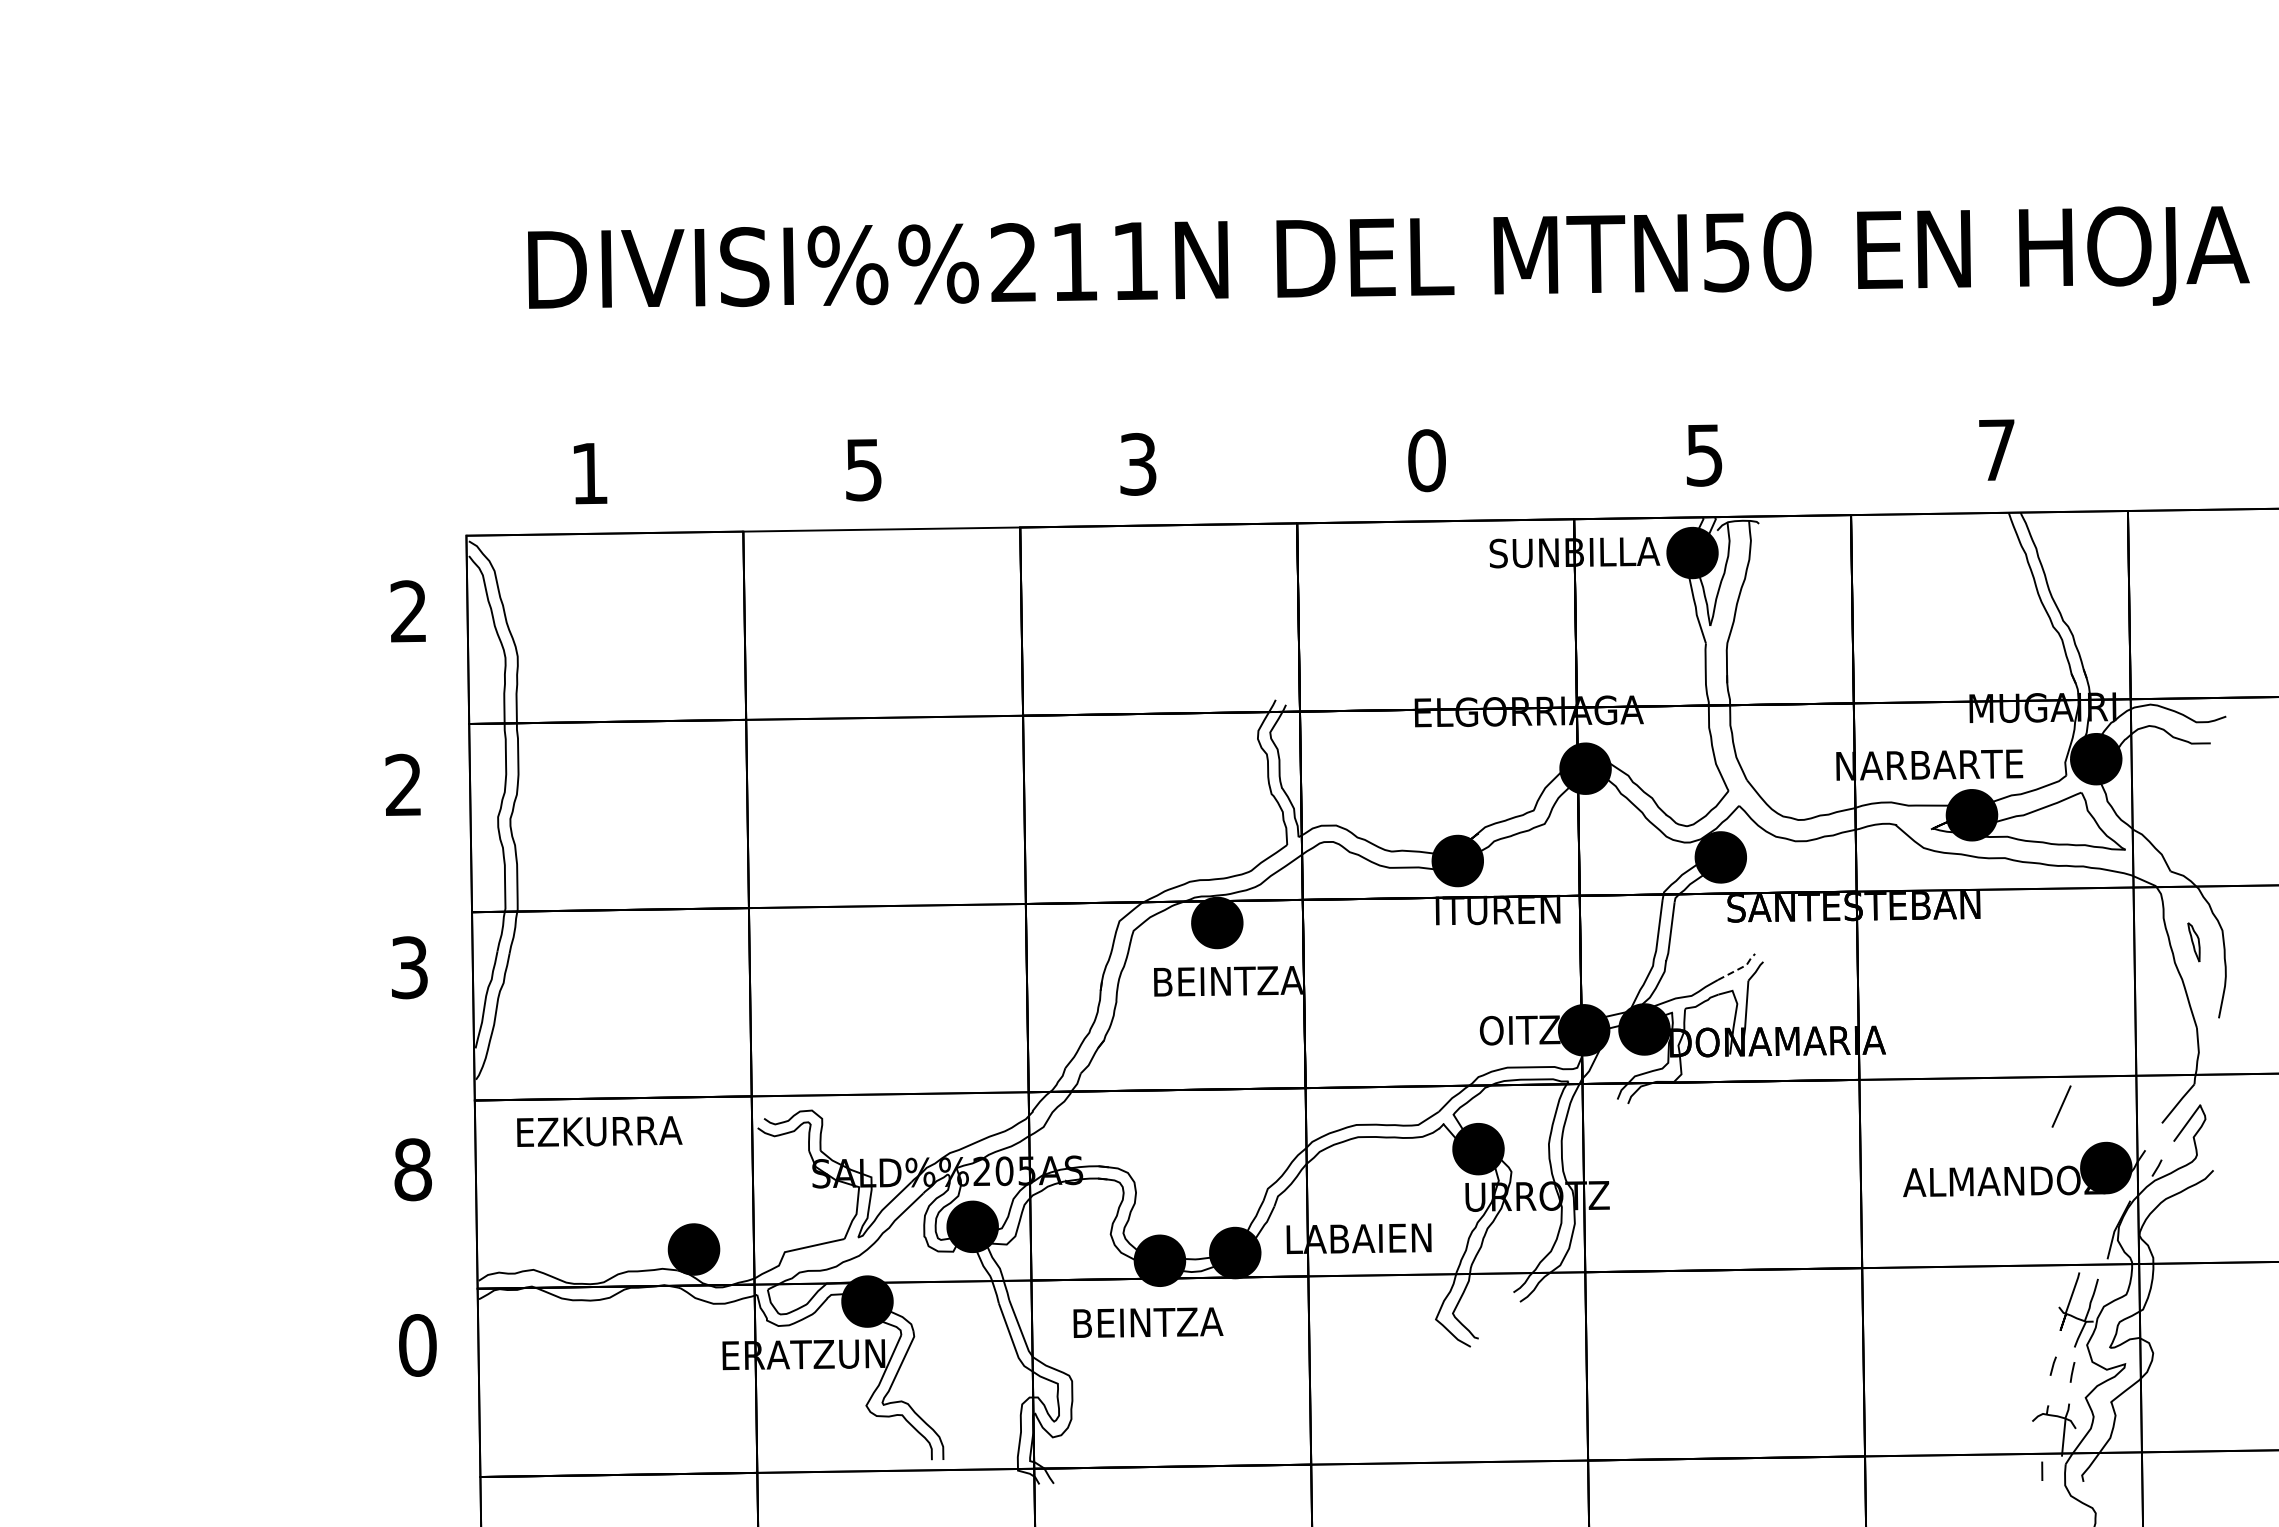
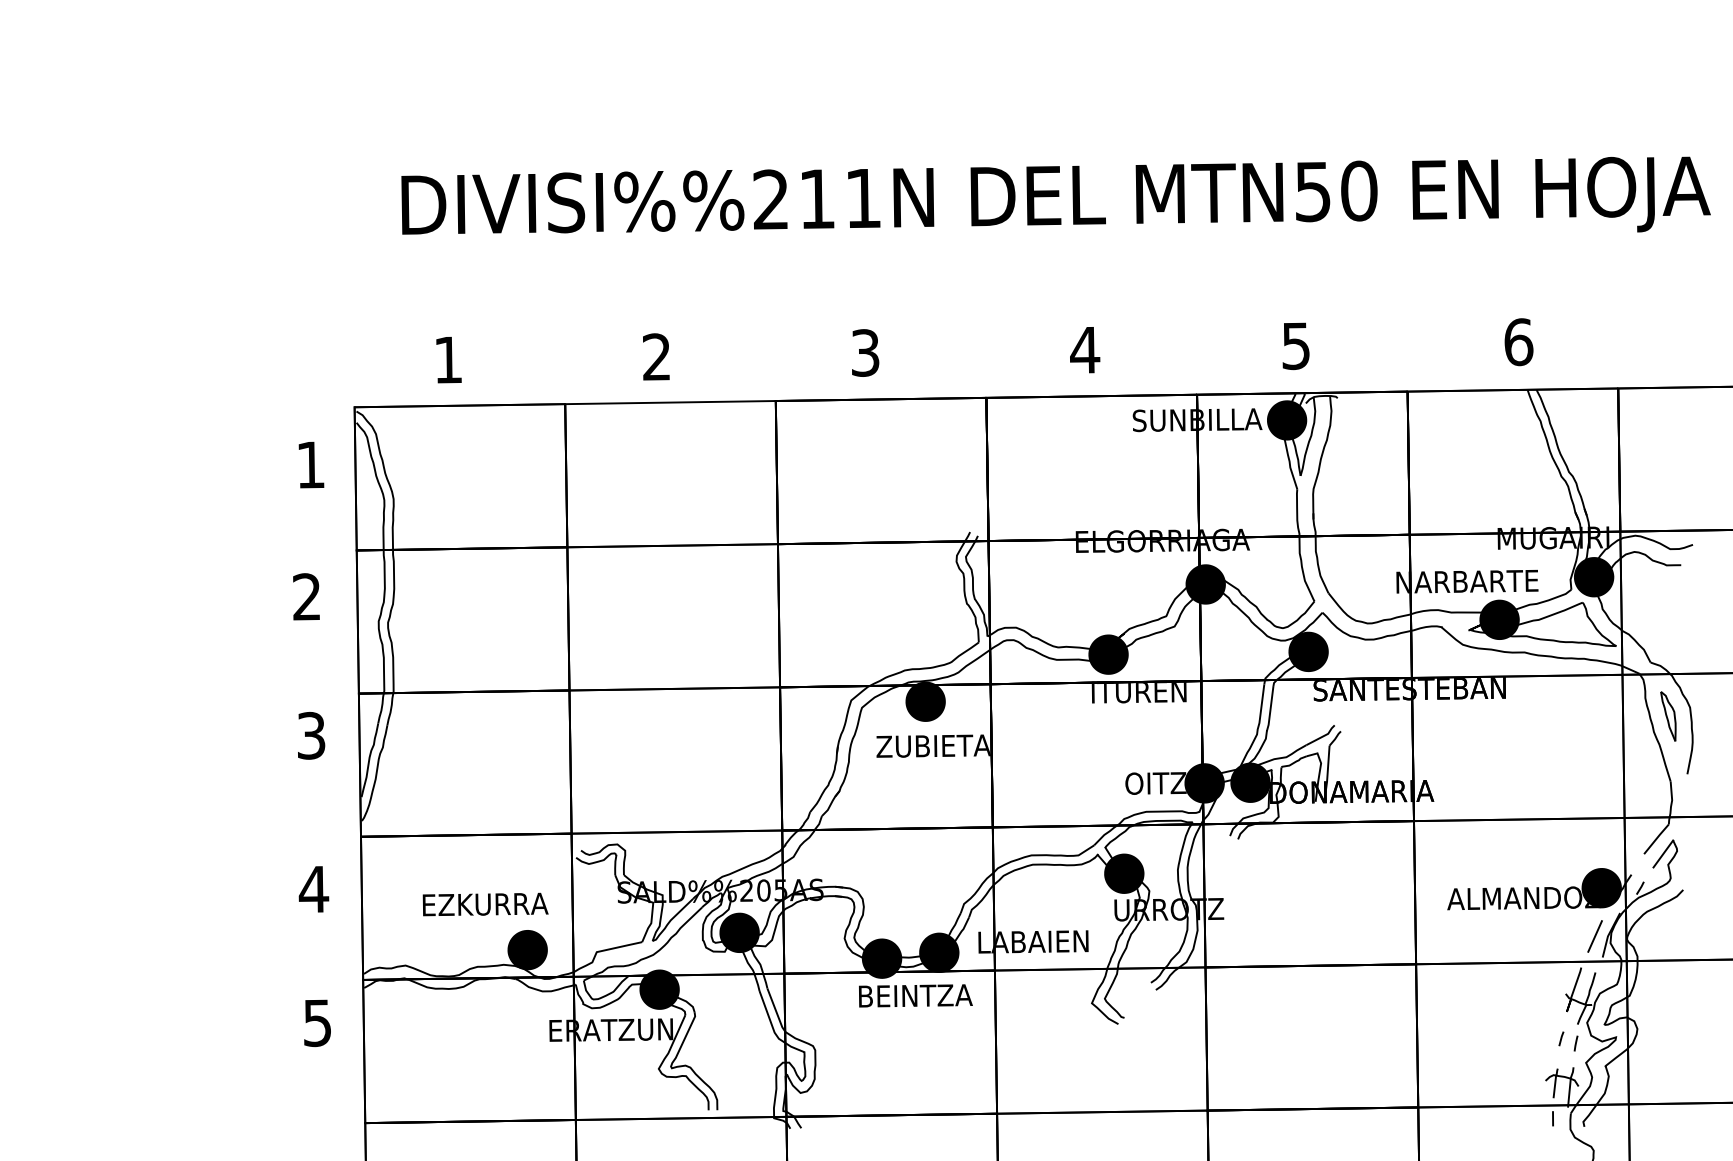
text: (1997, 449) -> (1519, 341), 7 -> 6
text: (1426, 460) -> (1084, 350), 0 -> 4
text: (863, 469) -> (656, 356), 5 -> 2
text: (408, 611) -> (310, 464), 2 -> 1
part: (2193, 942) -> (1668, 716), size x1.67
line: (1739, 968) -> (1322, 736), dashed -> solid
text: (1227, 981) -> (933, 746), BEINTZA -> ZUBIETA
line: (2061, 1106) -> (1595, 936), moved
text: (599, 1131) -> (485, 904), moved
text: (412, 1169) -> (313, 889), 8 -> 4
text: (1148, 1322) -> (915, 995), moved
text: (417, 1345) -> (317, 1023), 0 -> 5
line: (2044, 1428) -> (1554, 1086), added

